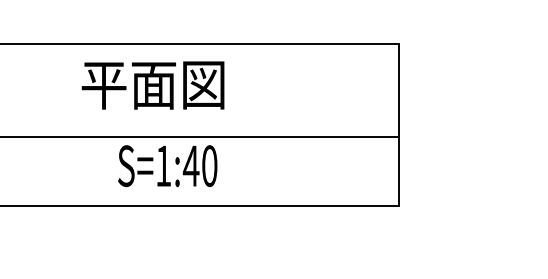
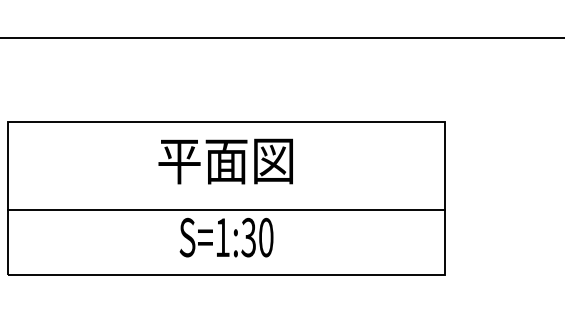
text: (152, 85) -> (225, 161), moved
text: (190, 165) -> (248, 237), S=1:40 -> S=1:30

